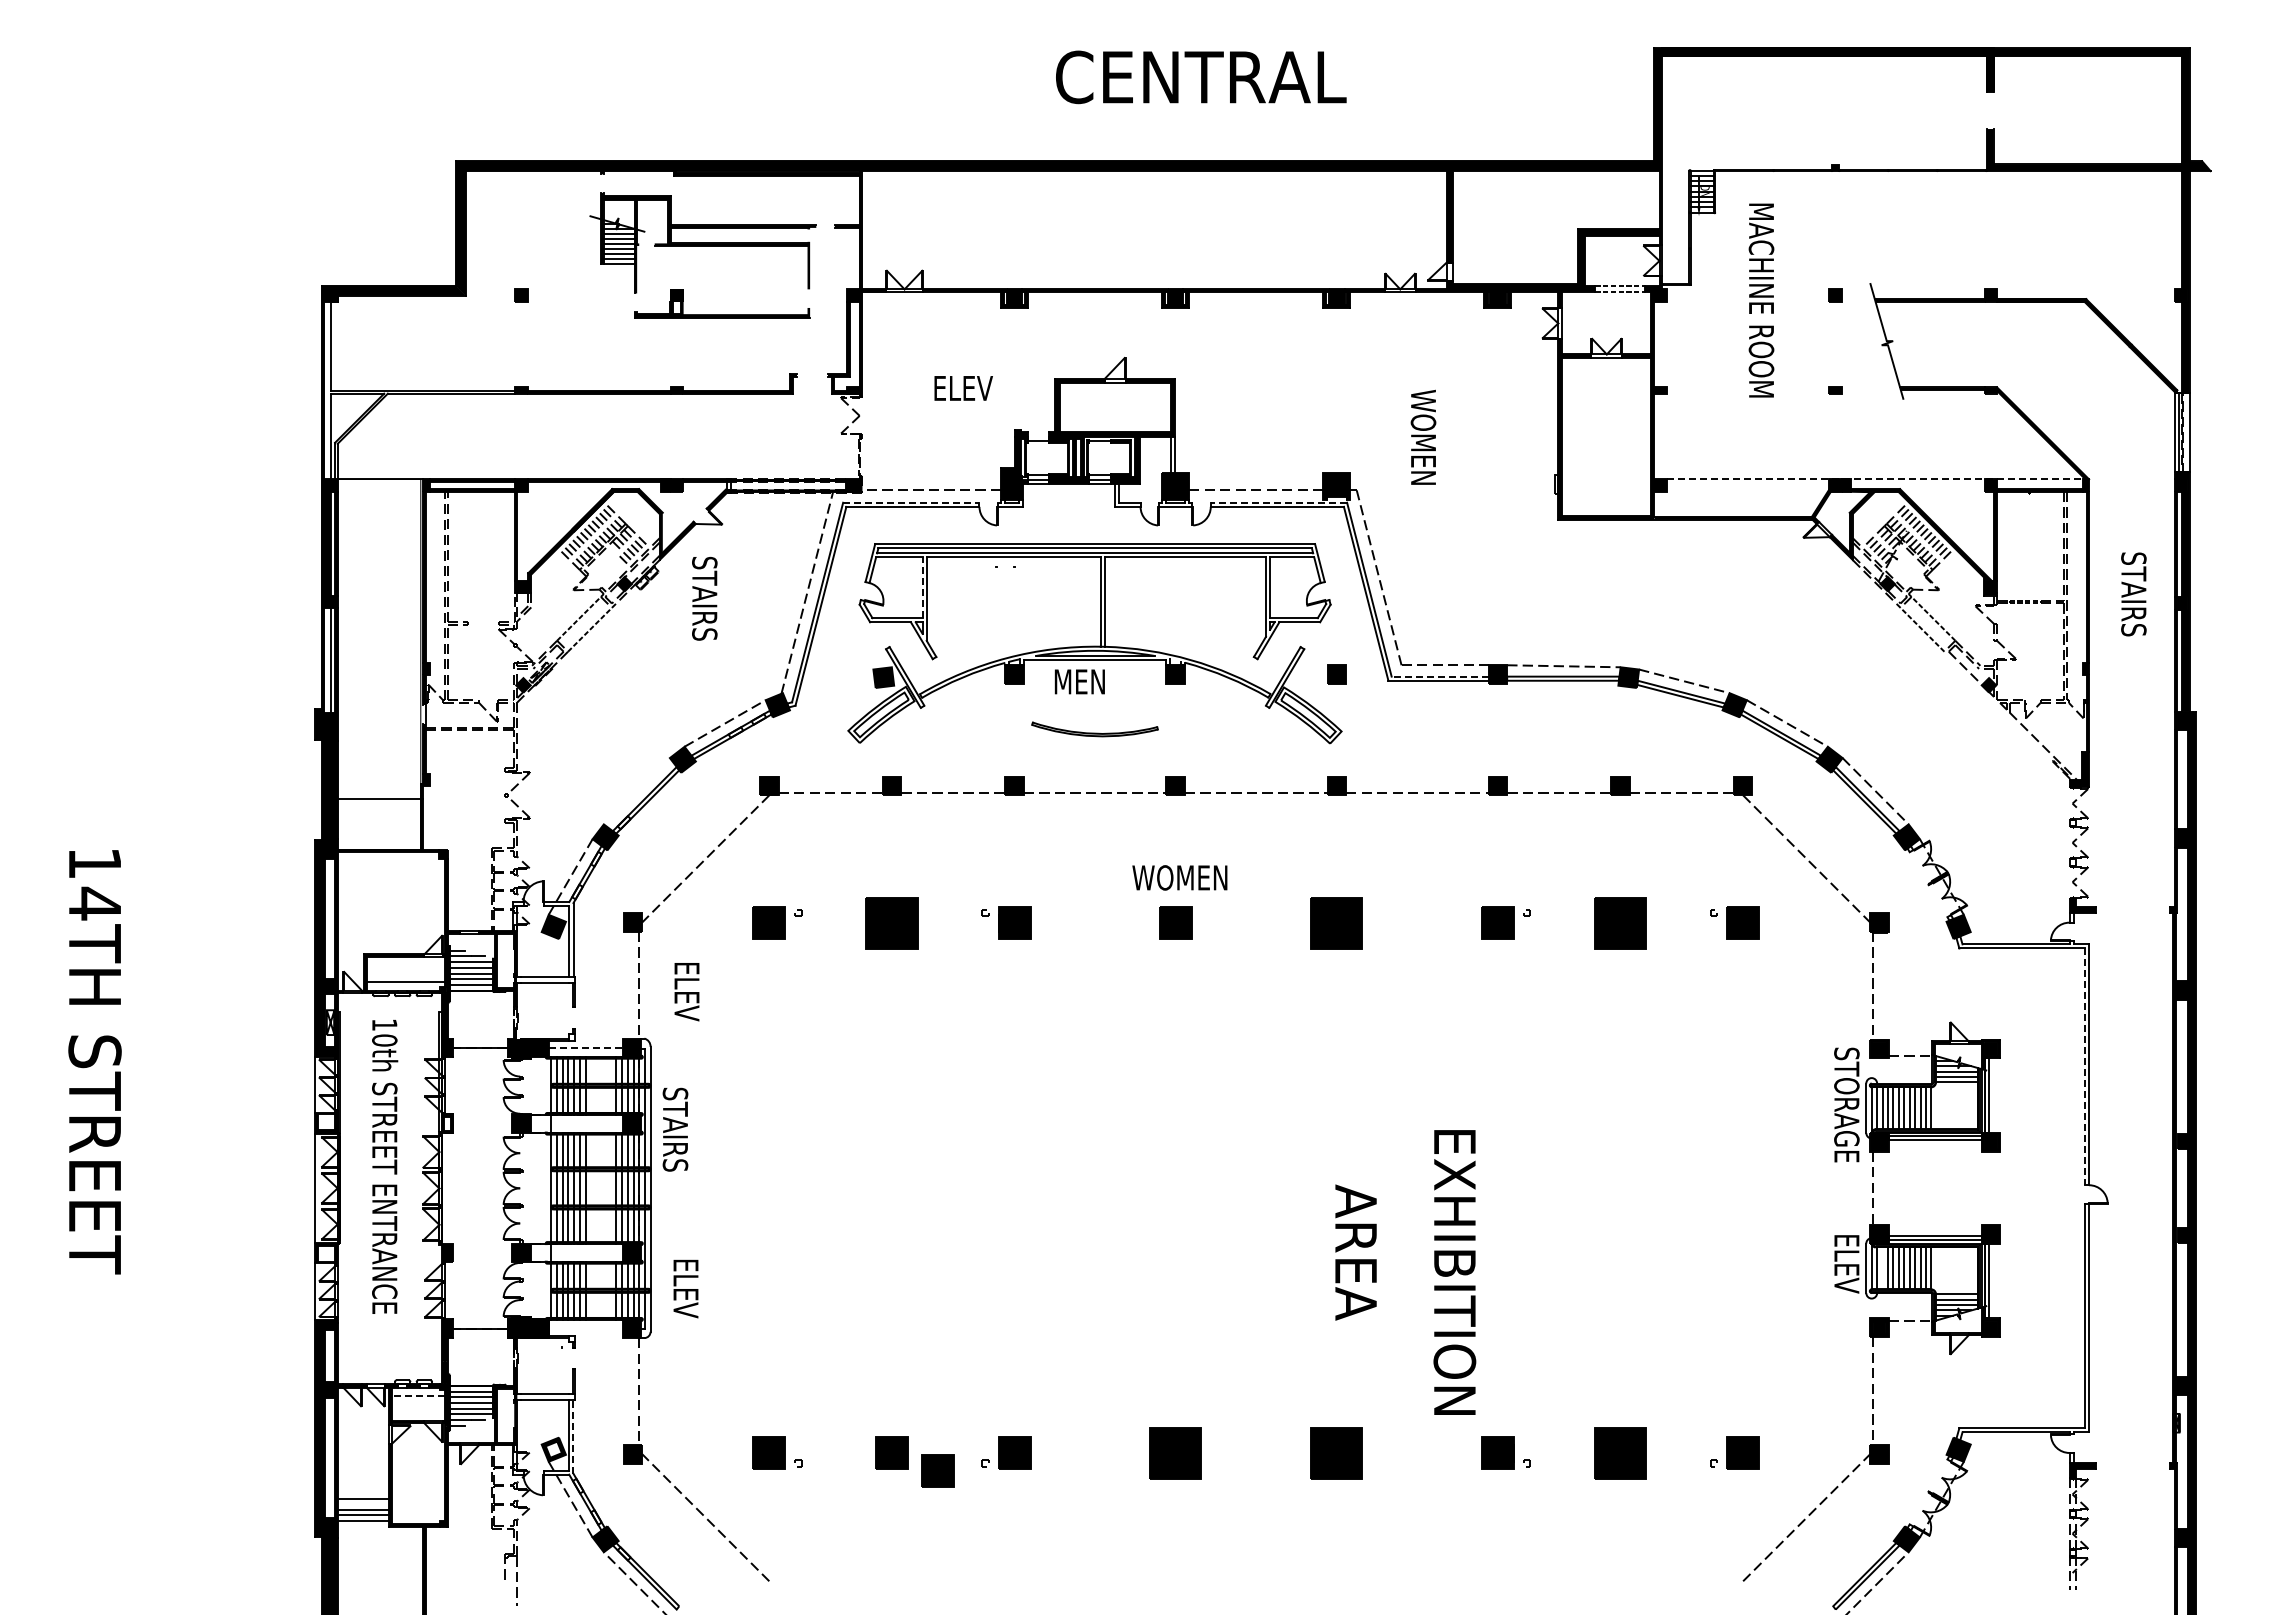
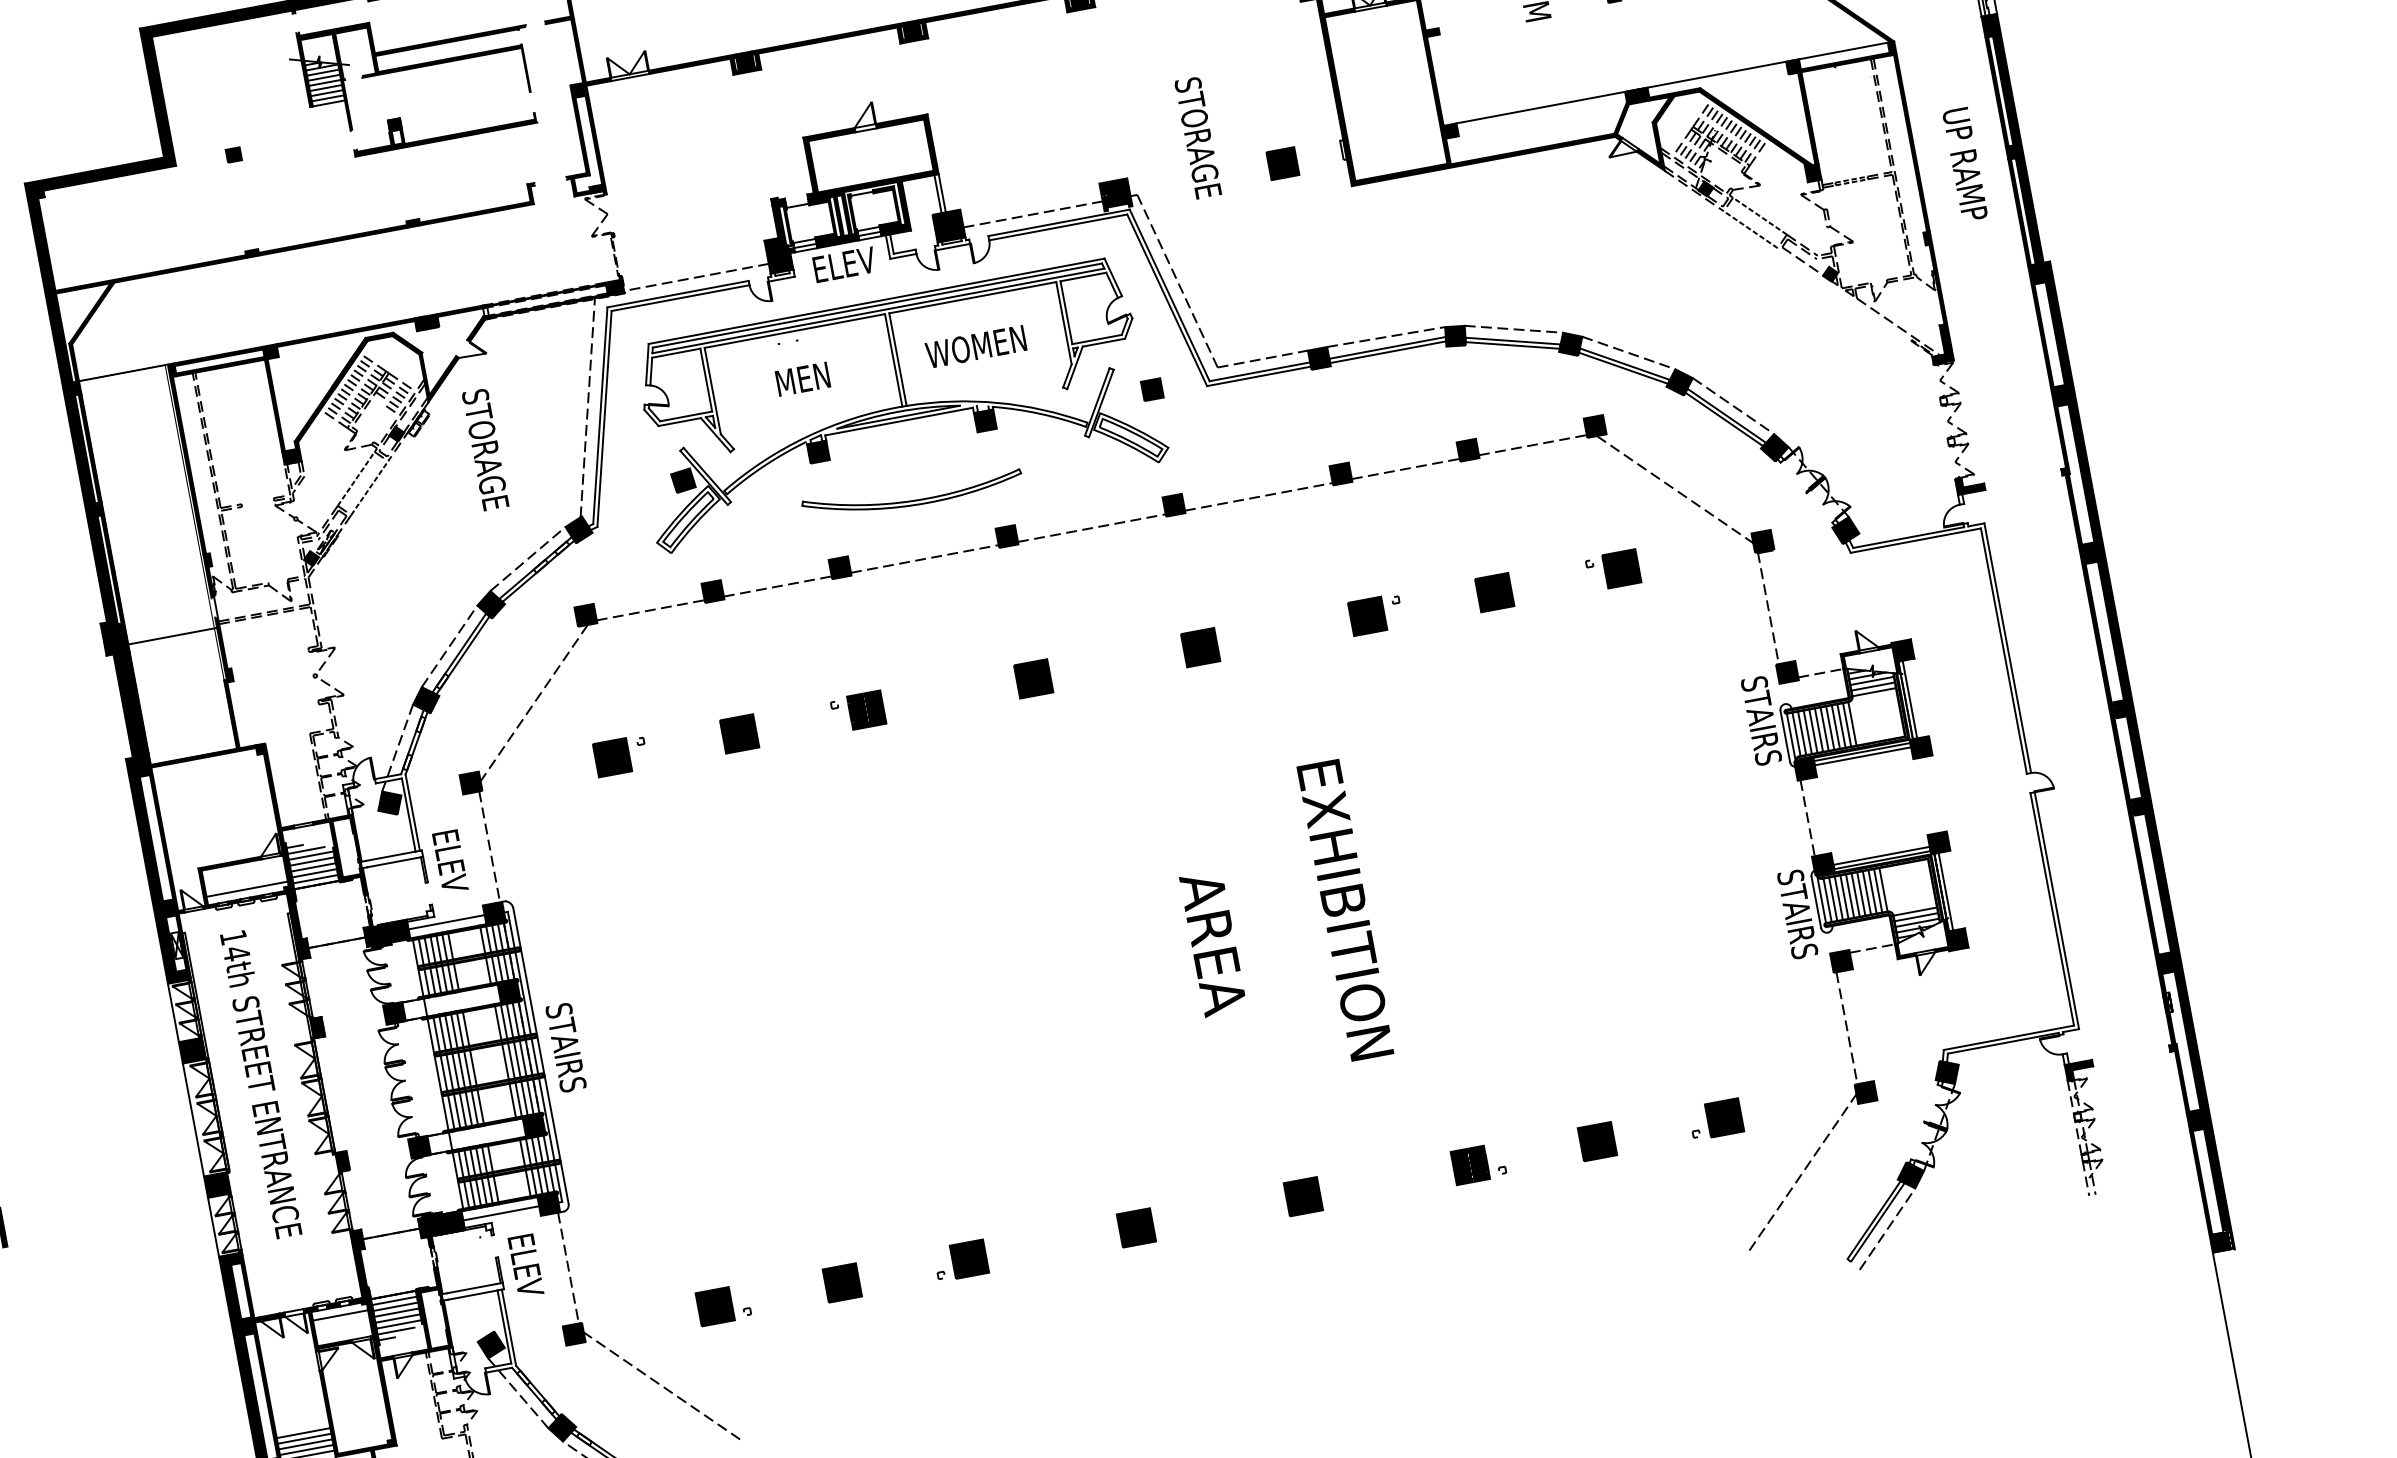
text: (963, 388) -> (844, 264), moved
fill: (419, 390) -> (146, 273), added
text: (1423, 447) -> (1198, 137), WOMEN -> STORAGE
line: (1875, 479) -> (1672, 83), dashed -> solid
part: (1497, 486) -> (1282, 163), added
line: (911, 502) -> (678, 293), dashed -> solid
line: (1278, 502) -> (1058, 222), dashed -> solid
line: (922, 587) -> (706, 379), dashed -> solid
text: (2133, 605) -> (1964, 163), STAIRS -> UP RAMP
text: (704, 628) -> (488, 464), STAIRS -> STORAGE
fill: (327, 660) -> (103, 570), added
line: (1439, 676) -> (1259, 371), dashed -> solid
text: (1079, 681) -> (802, 378), moved
part: (1094, 729) -> (911, 493), size x1.67
line: (636, 791) -> (449, 646), added
line: (380, 799) -> (172, 636), moved
text: (1179, 877) -> (975, 346), moved
part: (891, 922) -> (738, 733), size x0.62
part: (1336, 922) -> (1200, 646), size x0.62
part: (1620, 922) -> (1494, 591), size x0.62
text: (686, 992) -> (449, 862), moved
text: (384, 1040) -> (236, 953), 10th -> 14th
line: (586, 1047) -> (447, 921), dashed -> solid
line: (2084, 1067) -> (2003, 651), dashed -> solid
text: (1846, 1119) -> (1766, 751), STORAGE -> STAIRS
fill: (326, 1121) -> (191, 1048), added
fill: (447, 1123) -> (317, 1027), added
text: (675, 1129) -> (566, 1047), moved
text: (1355, 1252) -> (1212, 943), moved
fill: (326, 1253) -> (217, 1185), added
line: (1882, 1268) -> (1833, 899), added
text: (1454, 1272) -> (1344, 910), moved
text: (1846, 1276) -> (1797, 914), ELEV -> STAIRS
text: (685, 1288) -> (525, 1265), moved
line: (585, 1328) -> (500, 1213), added
line: (418, 1395) -> (340, 1314), dashed -> solid
line: (573, 1436) -> (509, 1327), dashed -> solid
fill: (553, 1449) -> (490, 1344), added
part: (1175, 1452) -> (1136, 1227), size x0.62
part: (1336, 1452) -> (1302, 1196), size x0.62
part: (1620, 1452) -> (1597, 1140), size x0.62
part: (937, 1470) -> (892, 1292), removed
line: (363, 1504) -> (304, 1438), added

